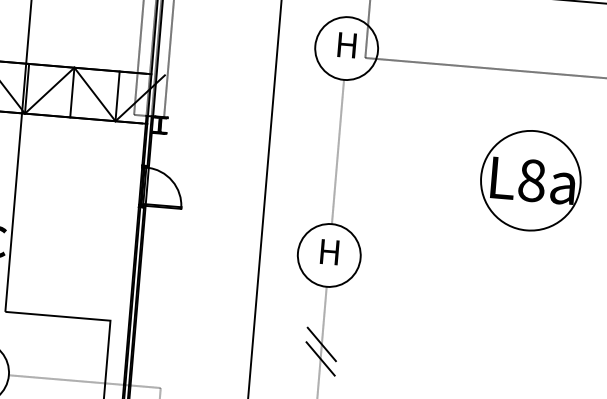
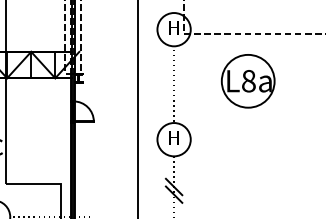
part: (529, 181) -> (247, 81), moved

